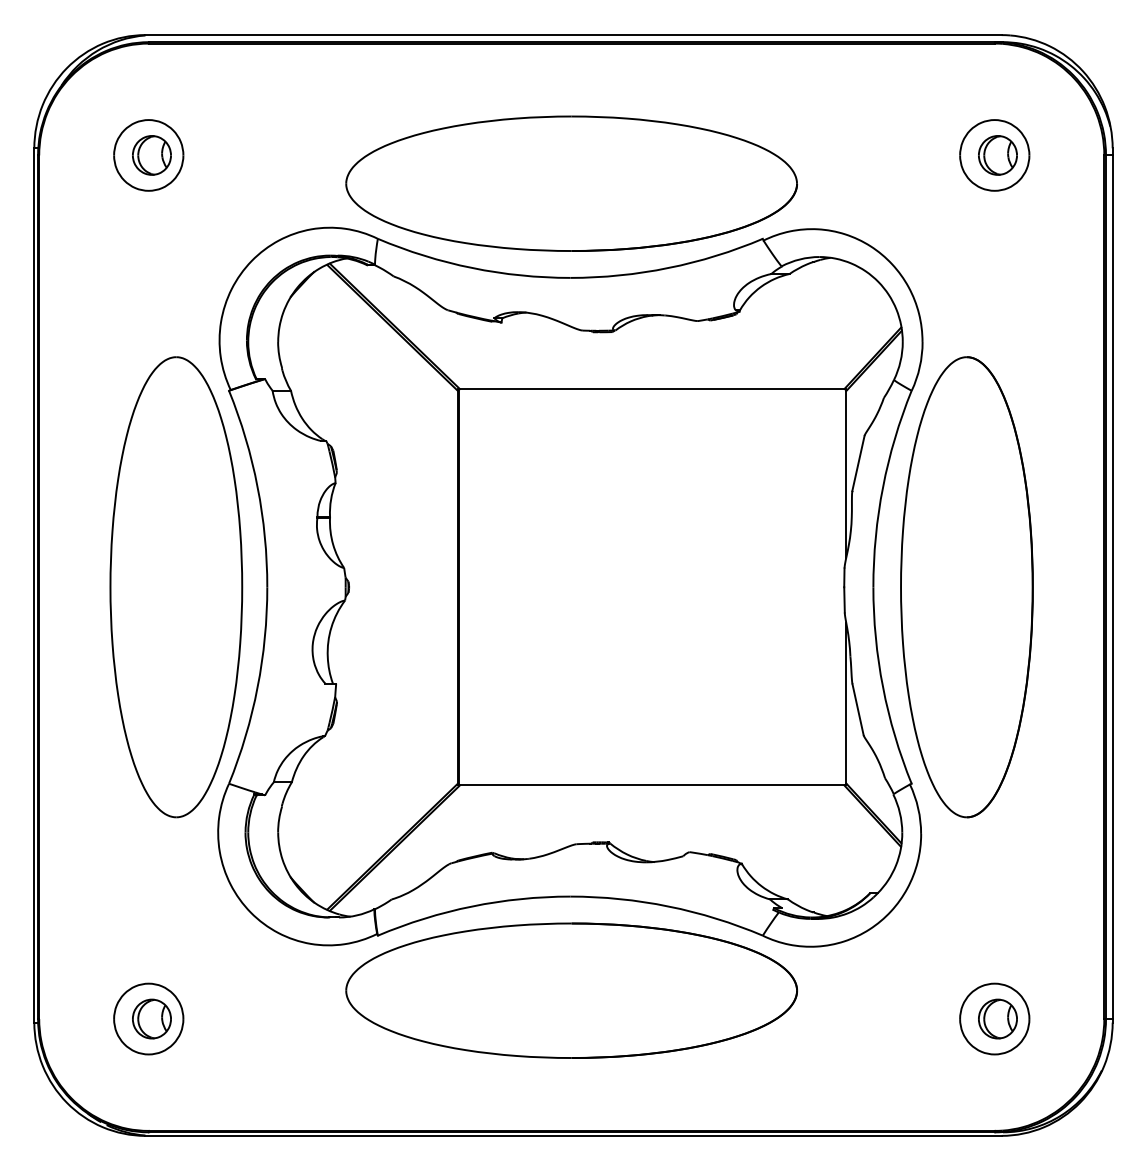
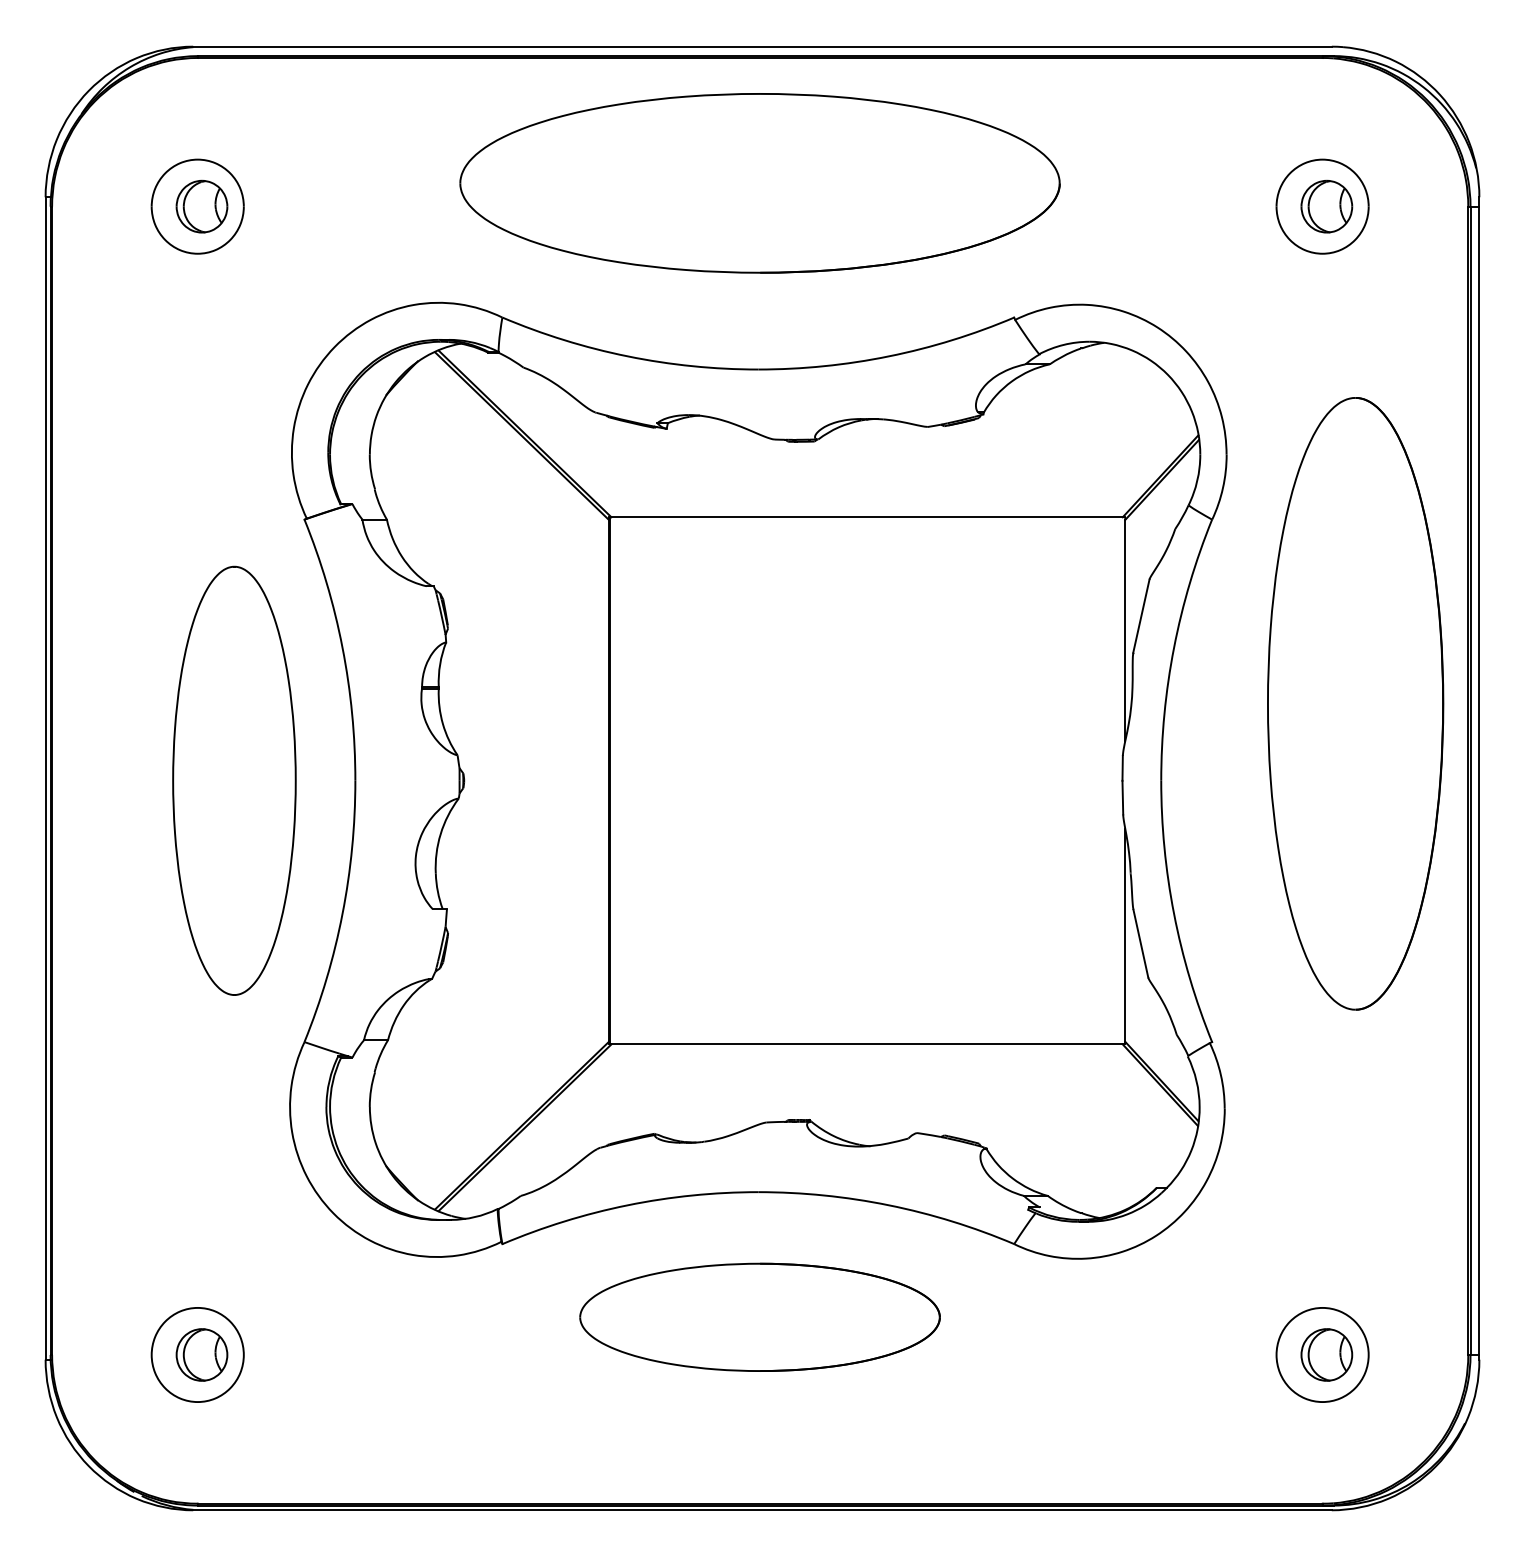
part: (571, 183) -> (759, 183), moved
part: (176, 587) -> (234, 780), size x0.7
part: (966, 587) -> (1355, 703), moved
part: (571, 990) -> (759, 1317), size x0.6

